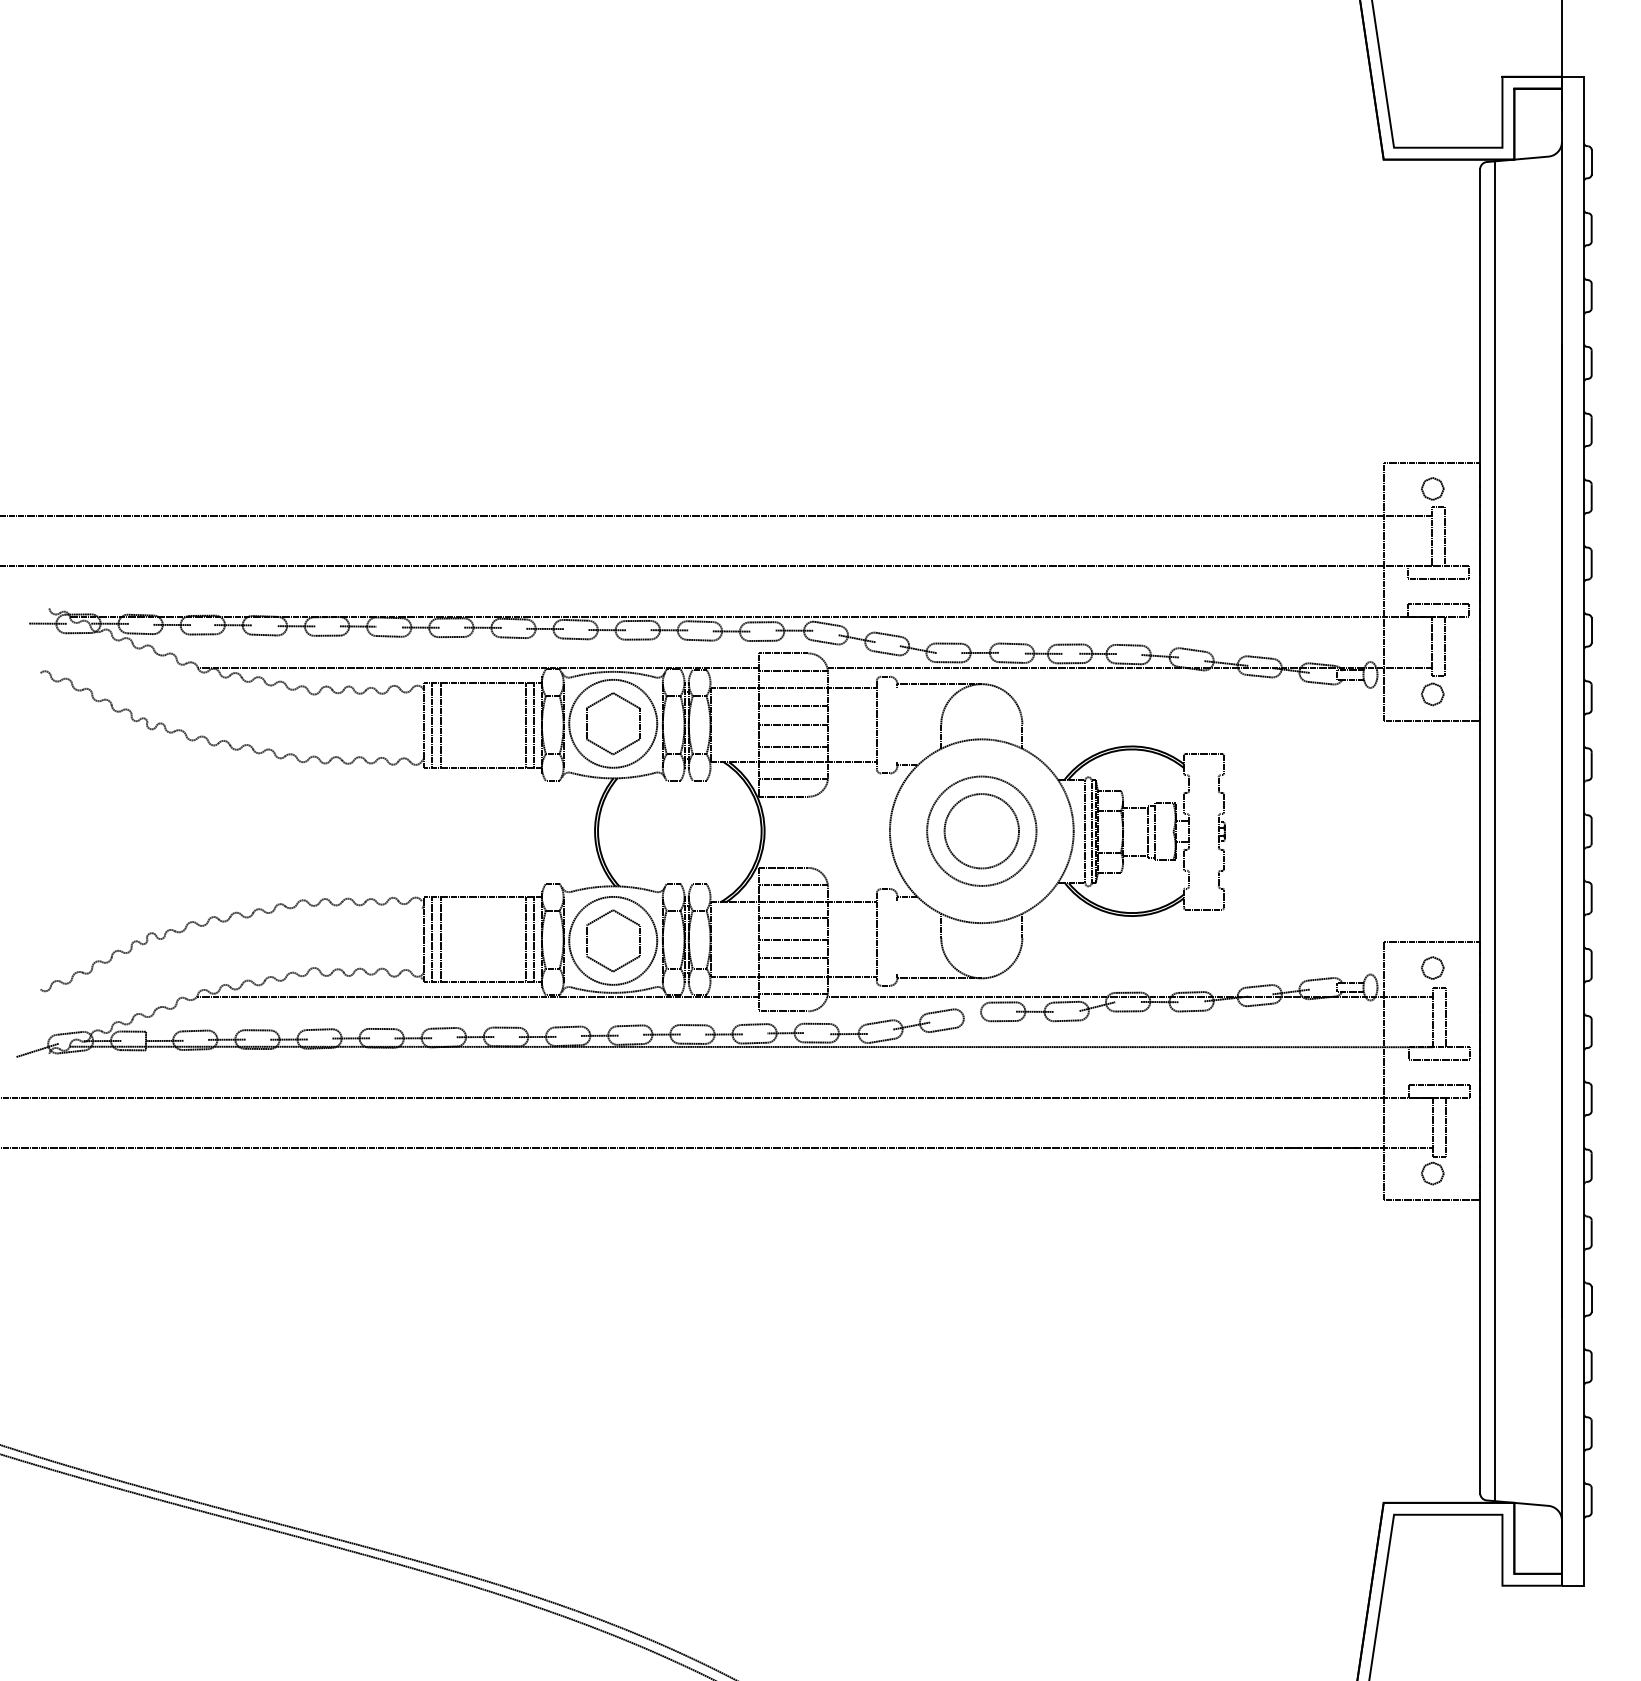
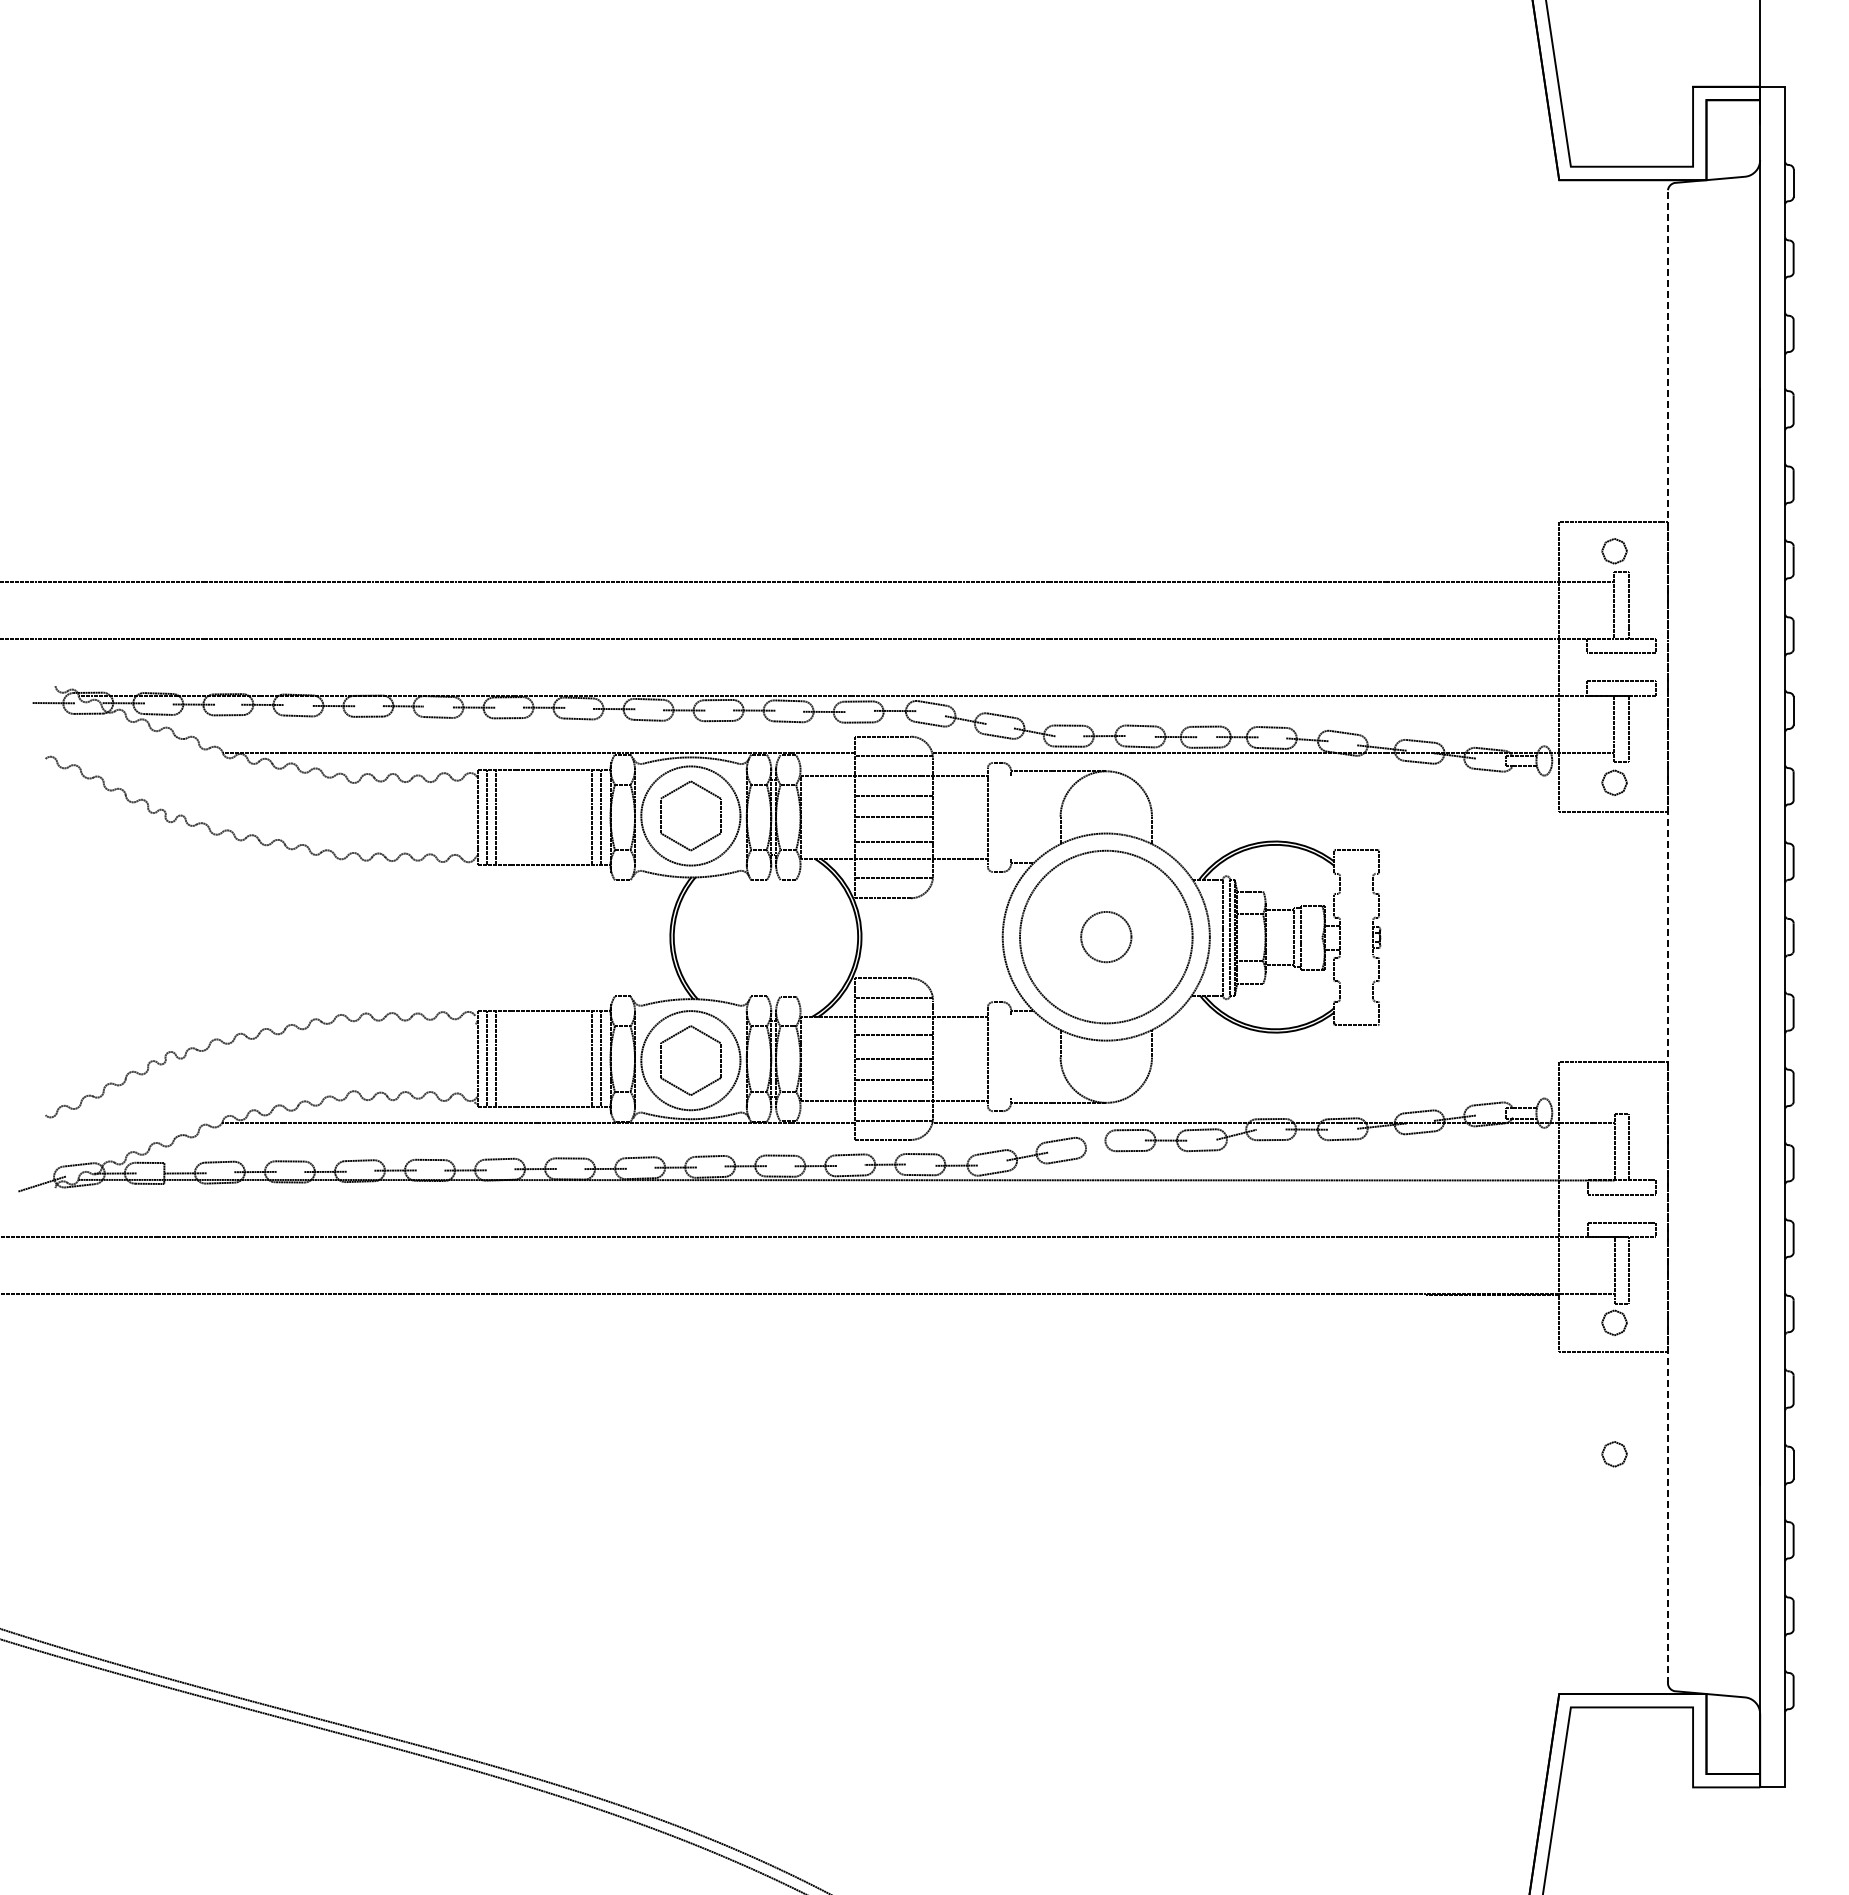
circle: (981, 830) -> (1105, 936), size x1.4
circle: (981, 831) -> (1106, 937), size x0.6
line: (1479, 831) -> (1667, 937), solid -> dashed
line: (1494, 831) -> (1684, 937), removed
part: (1432, 968) -> (1614, 1454), moved

